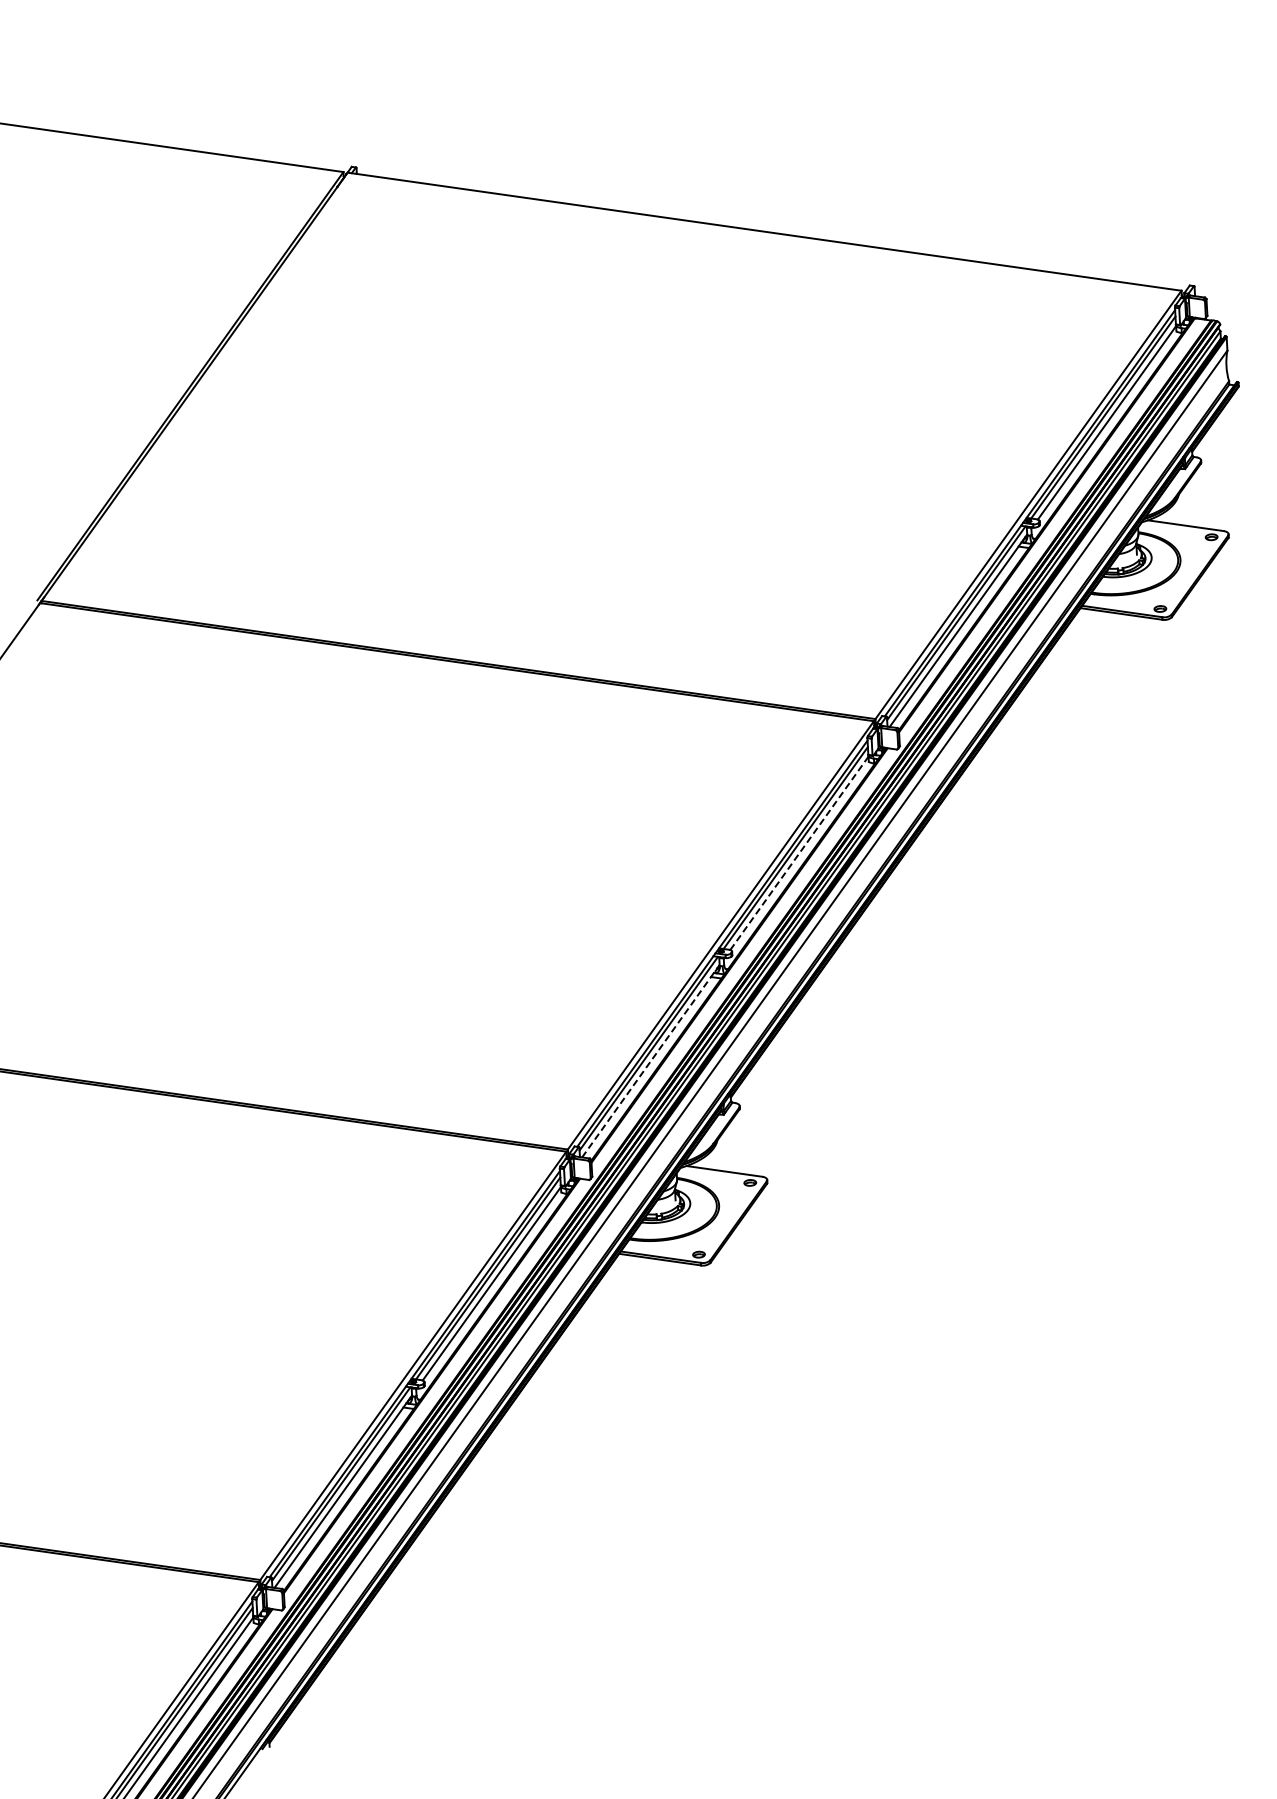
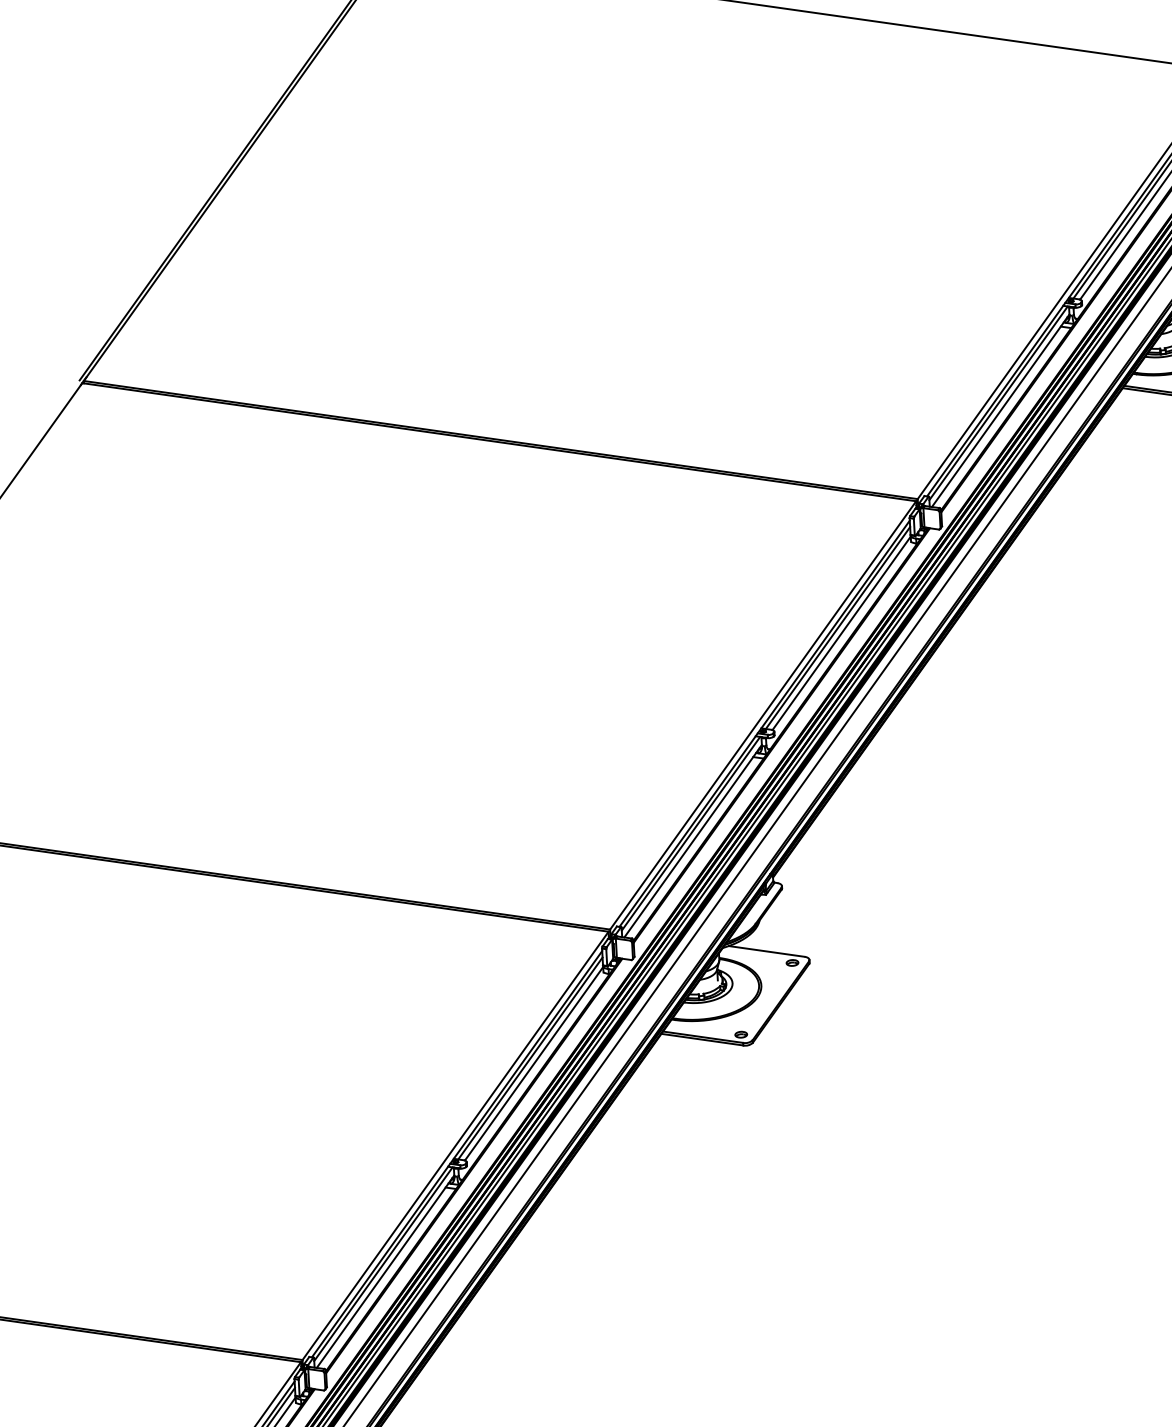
line: (799, 852) -> (841, 632), dashed -> solid
line: (651, 1060) -> (693, 840), dashed -> solid

